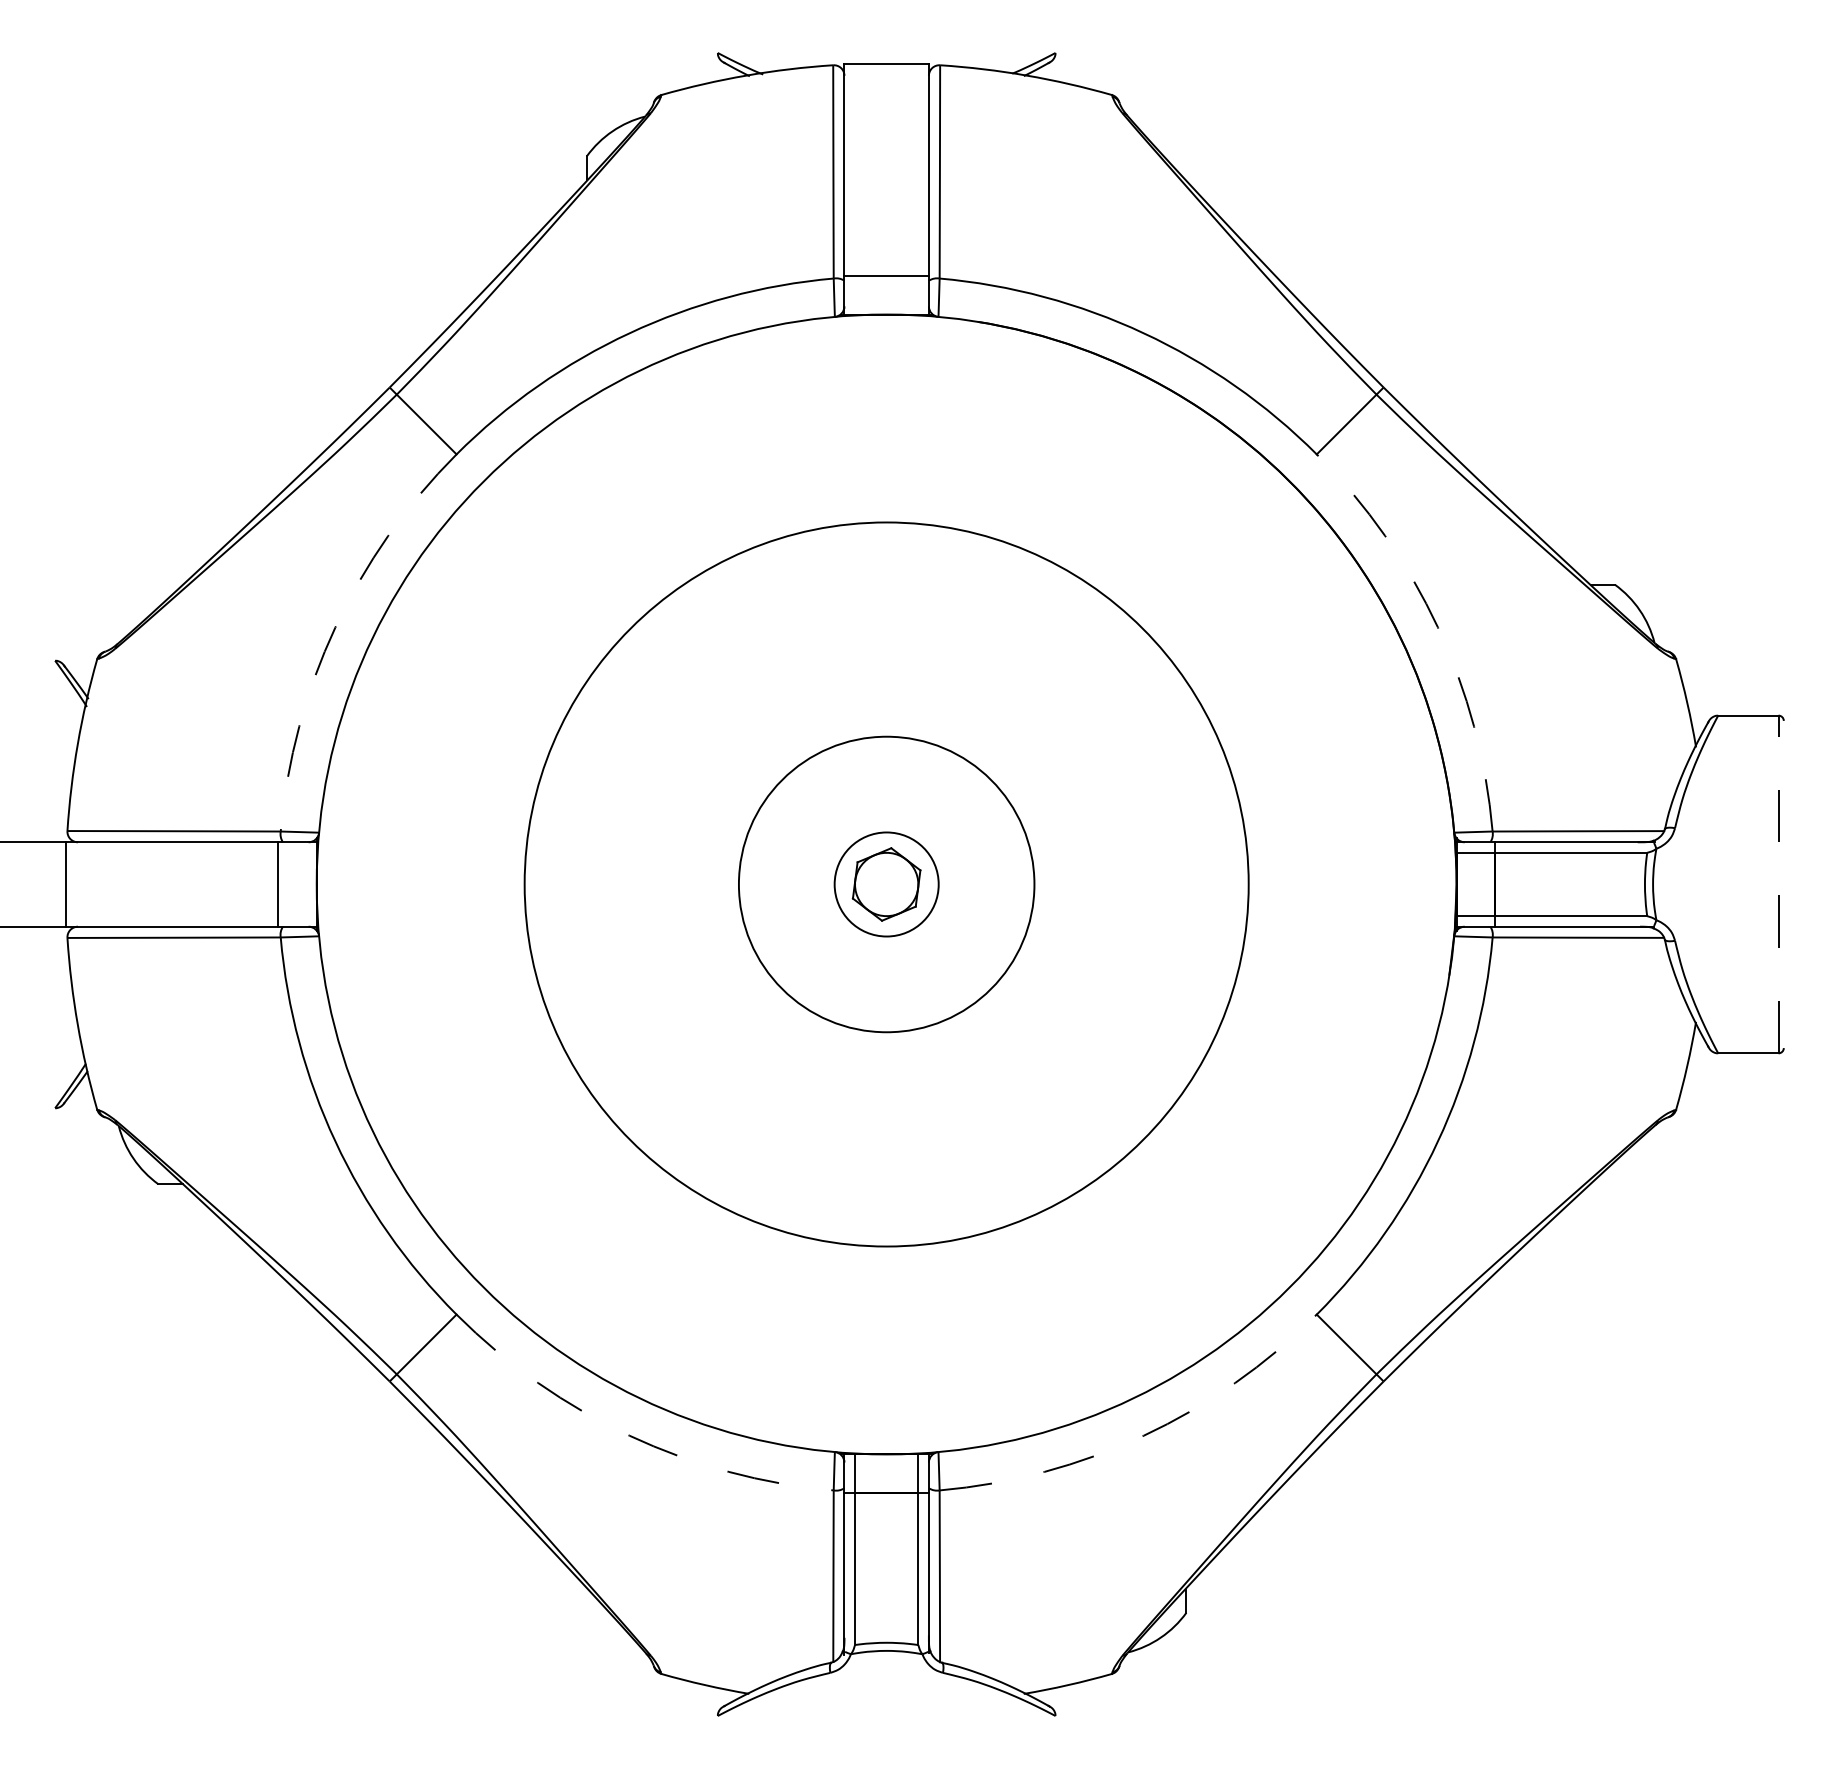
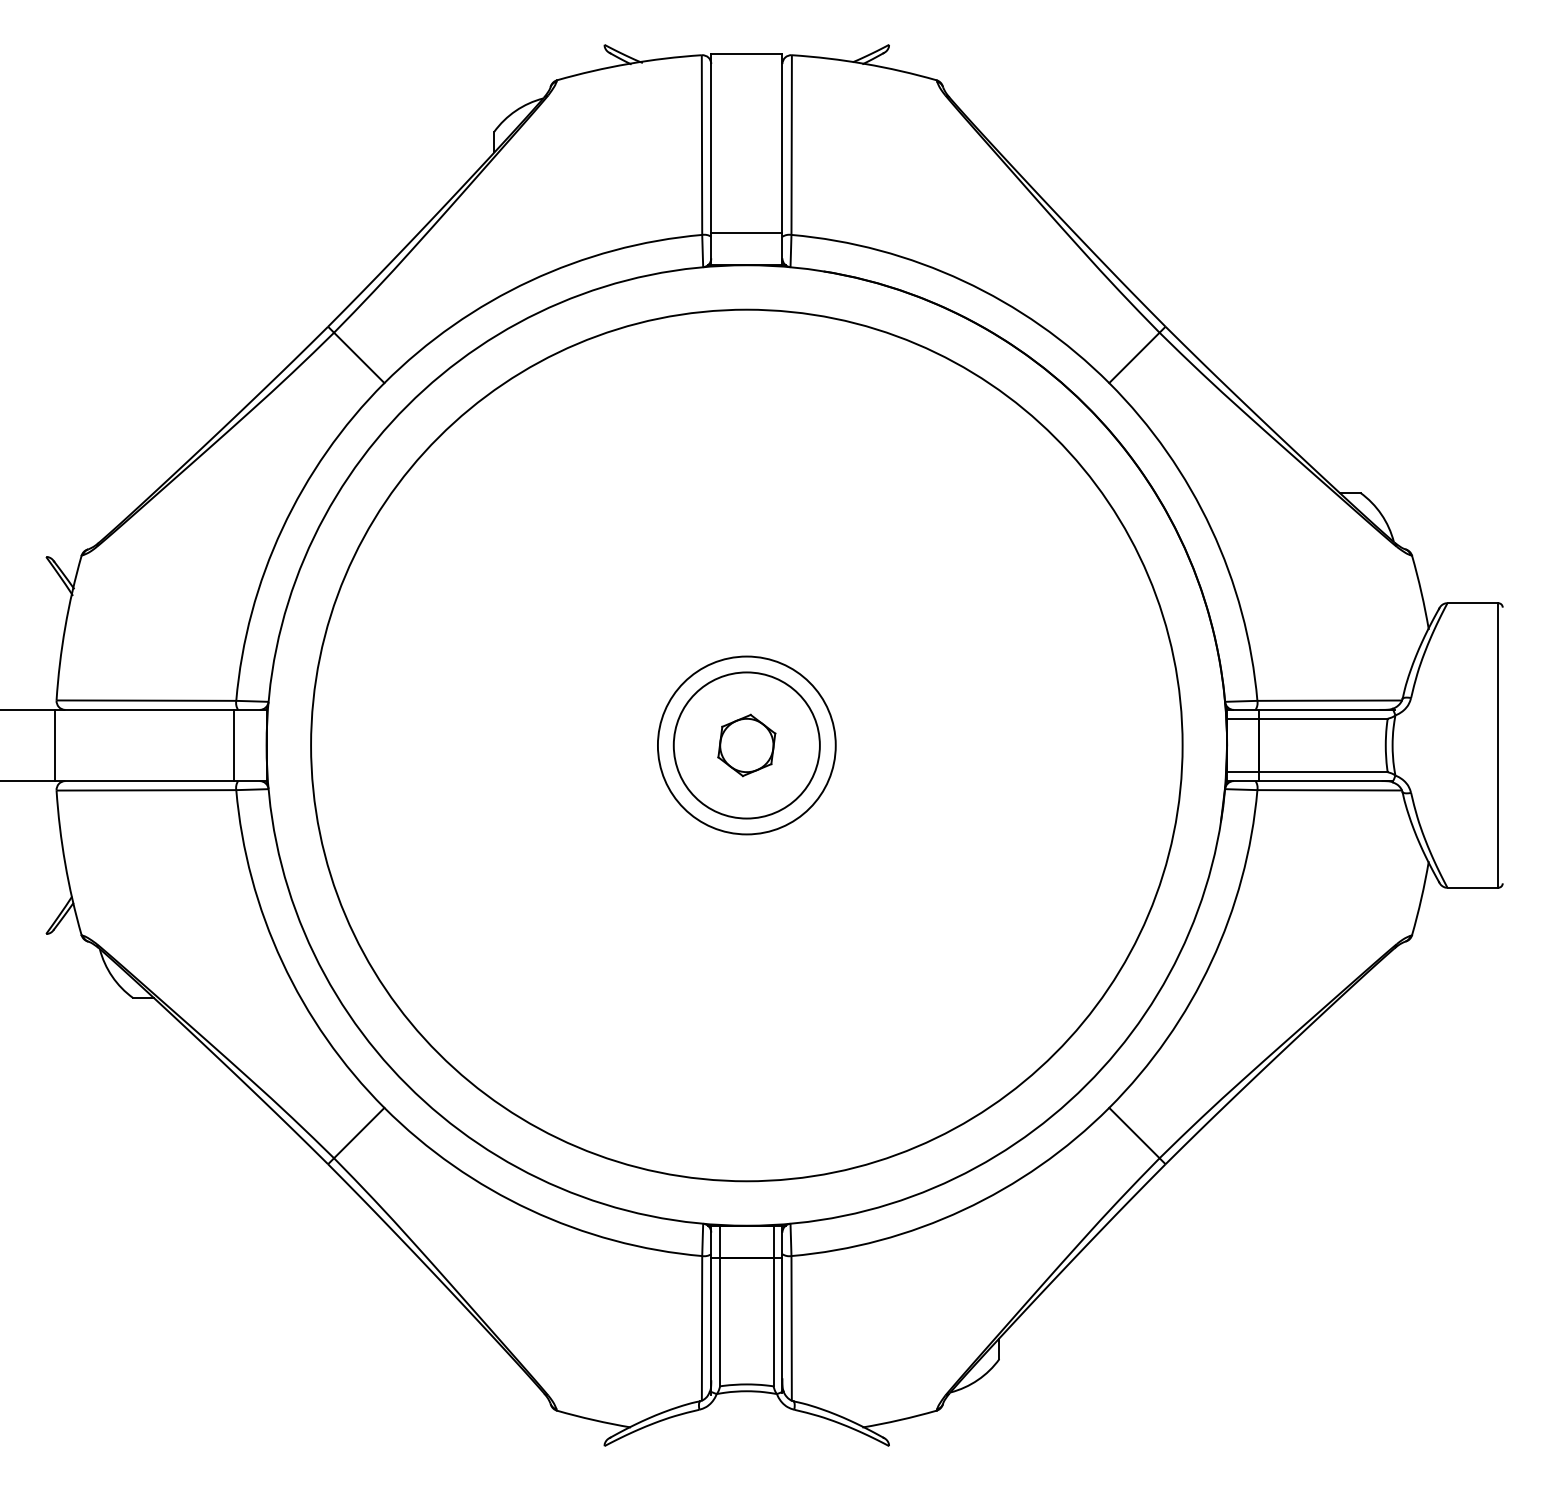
arc: (335, 627) -> (282, 528), dashed -> solid
arc: (1437, 627) -> (1210, 528), dashed -> solid
circle: (886, 884) -> (746, 745), size x0.71
circle: (886, 884) -> (746, 745), size x1.43
circle: (886, 884) -> (746, 745), size x1.67
line: (1778, 884) -> (1498, 745), dashed -> solid
arc: (629, 1435) -> (530, 1209), dashed -> solid
arc: (1143, 1435) -> (963, 1209), dashed -> solid

